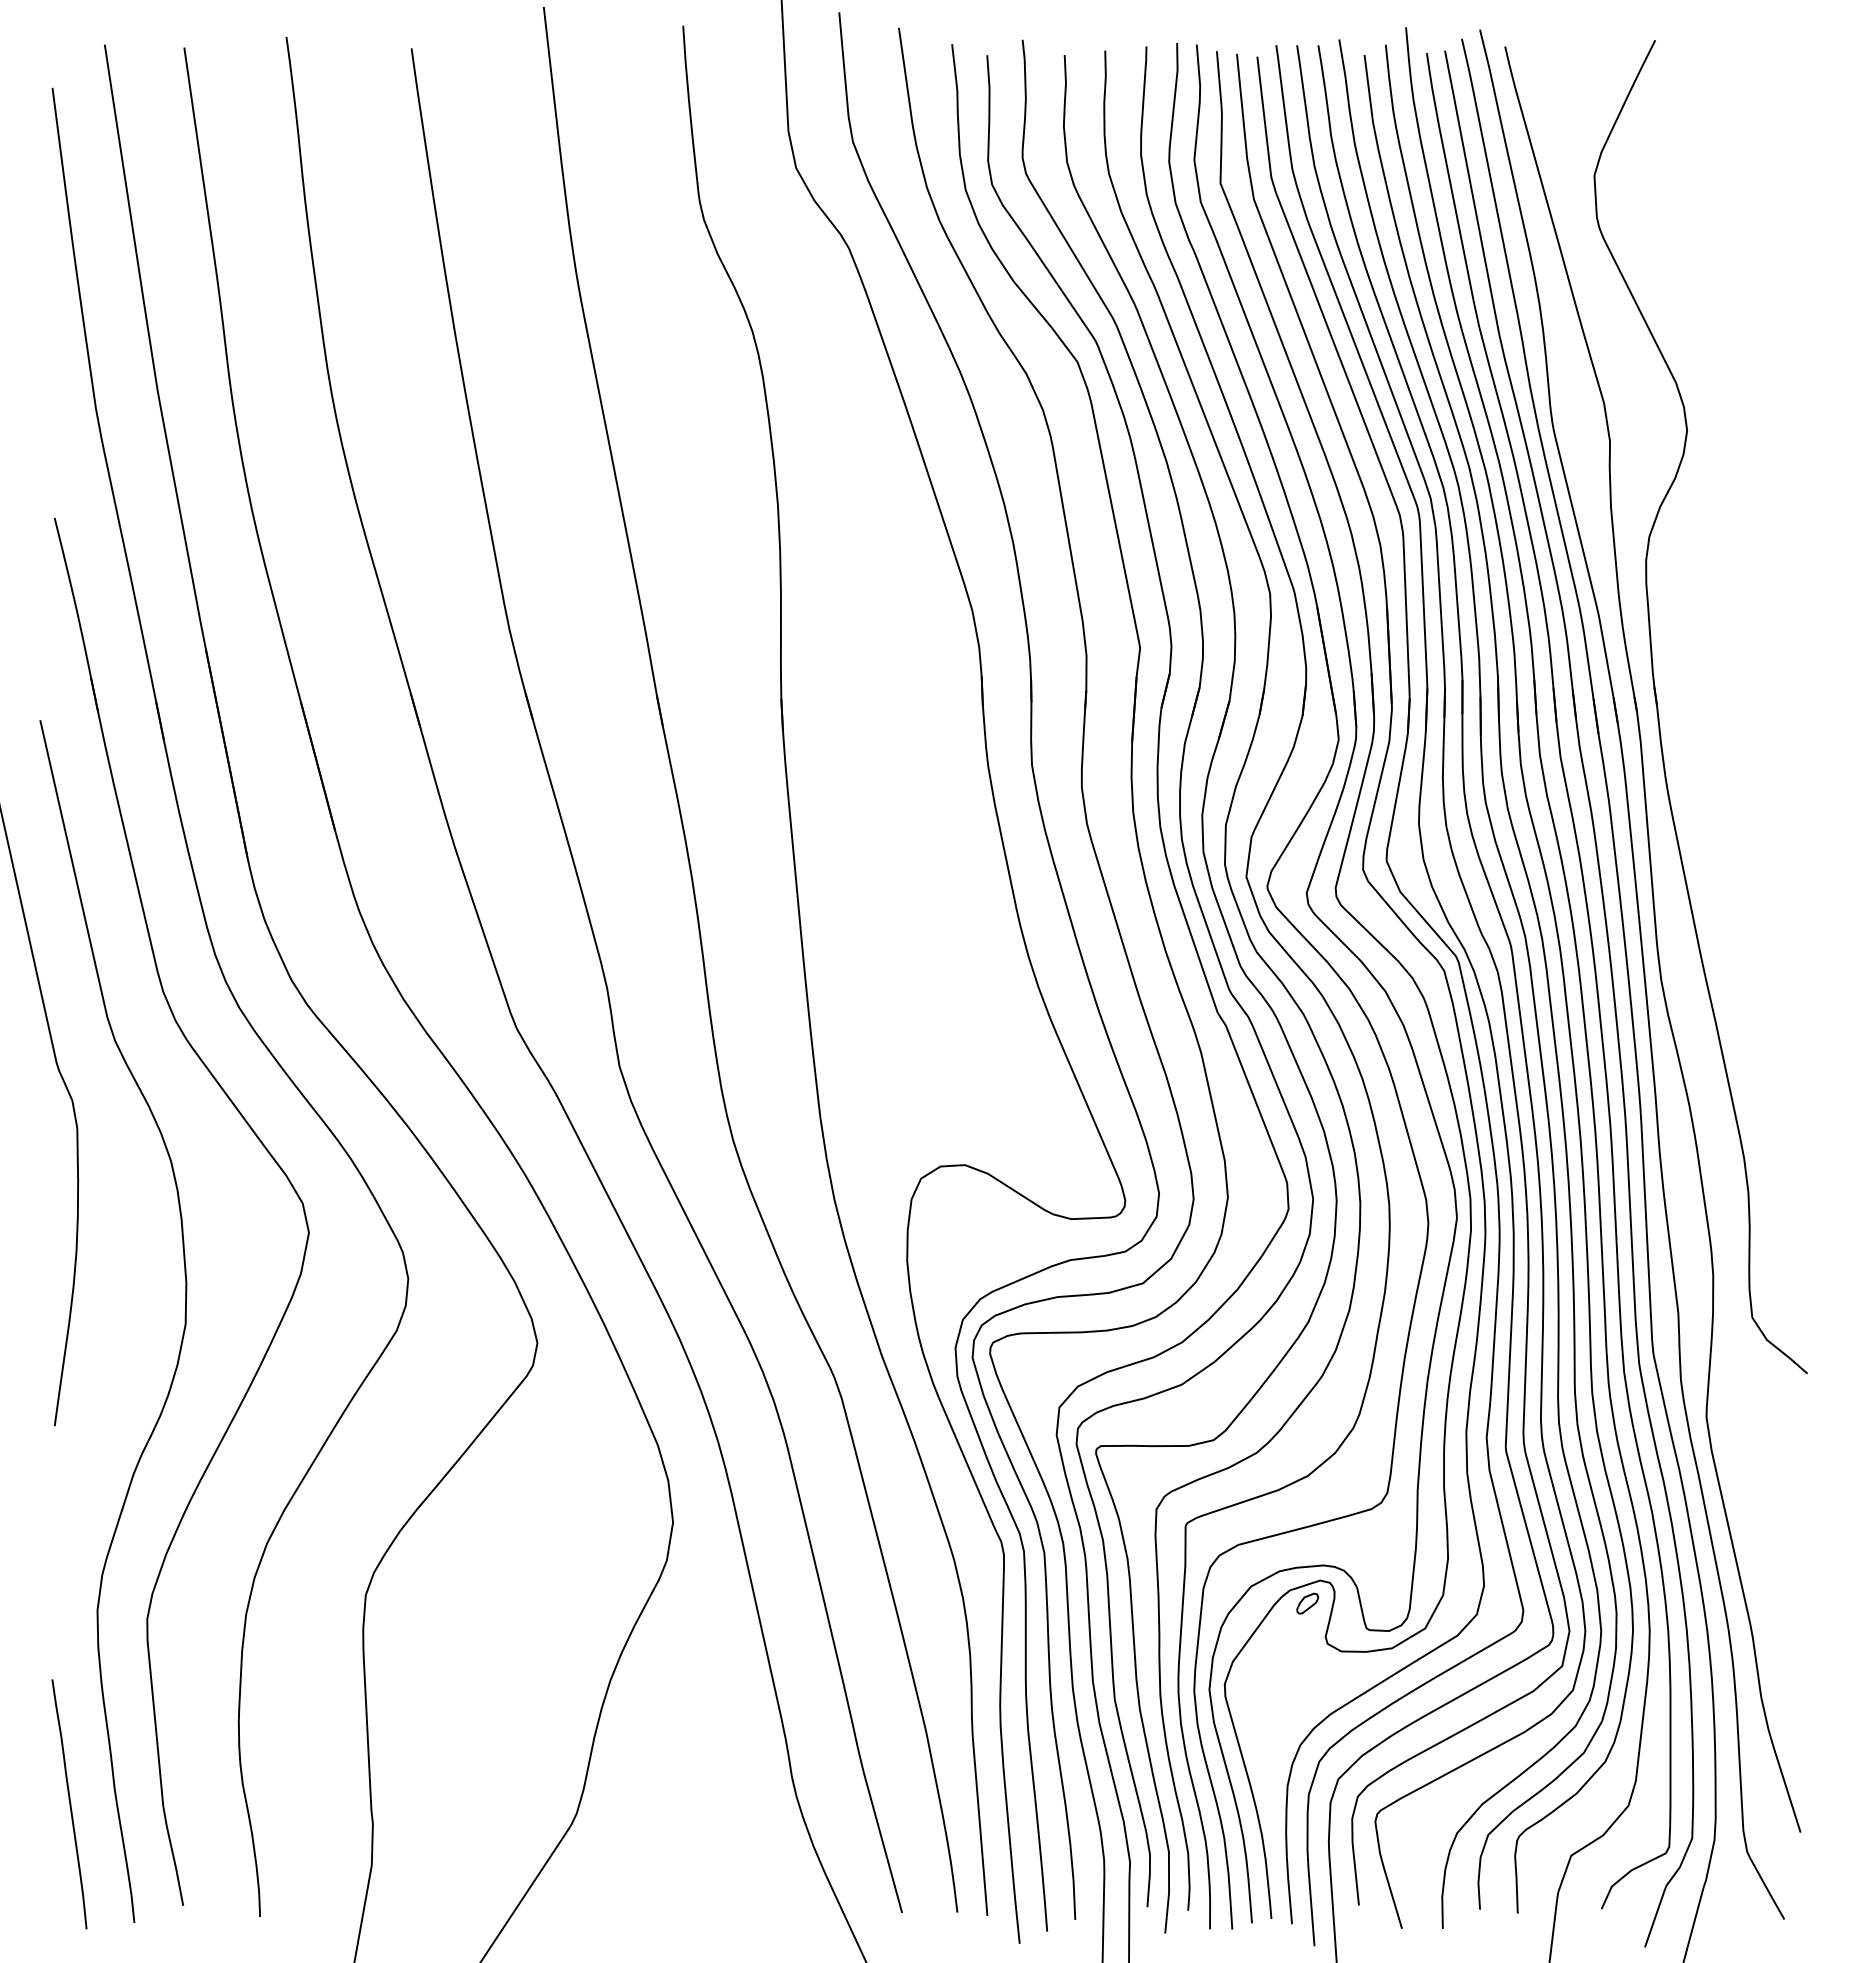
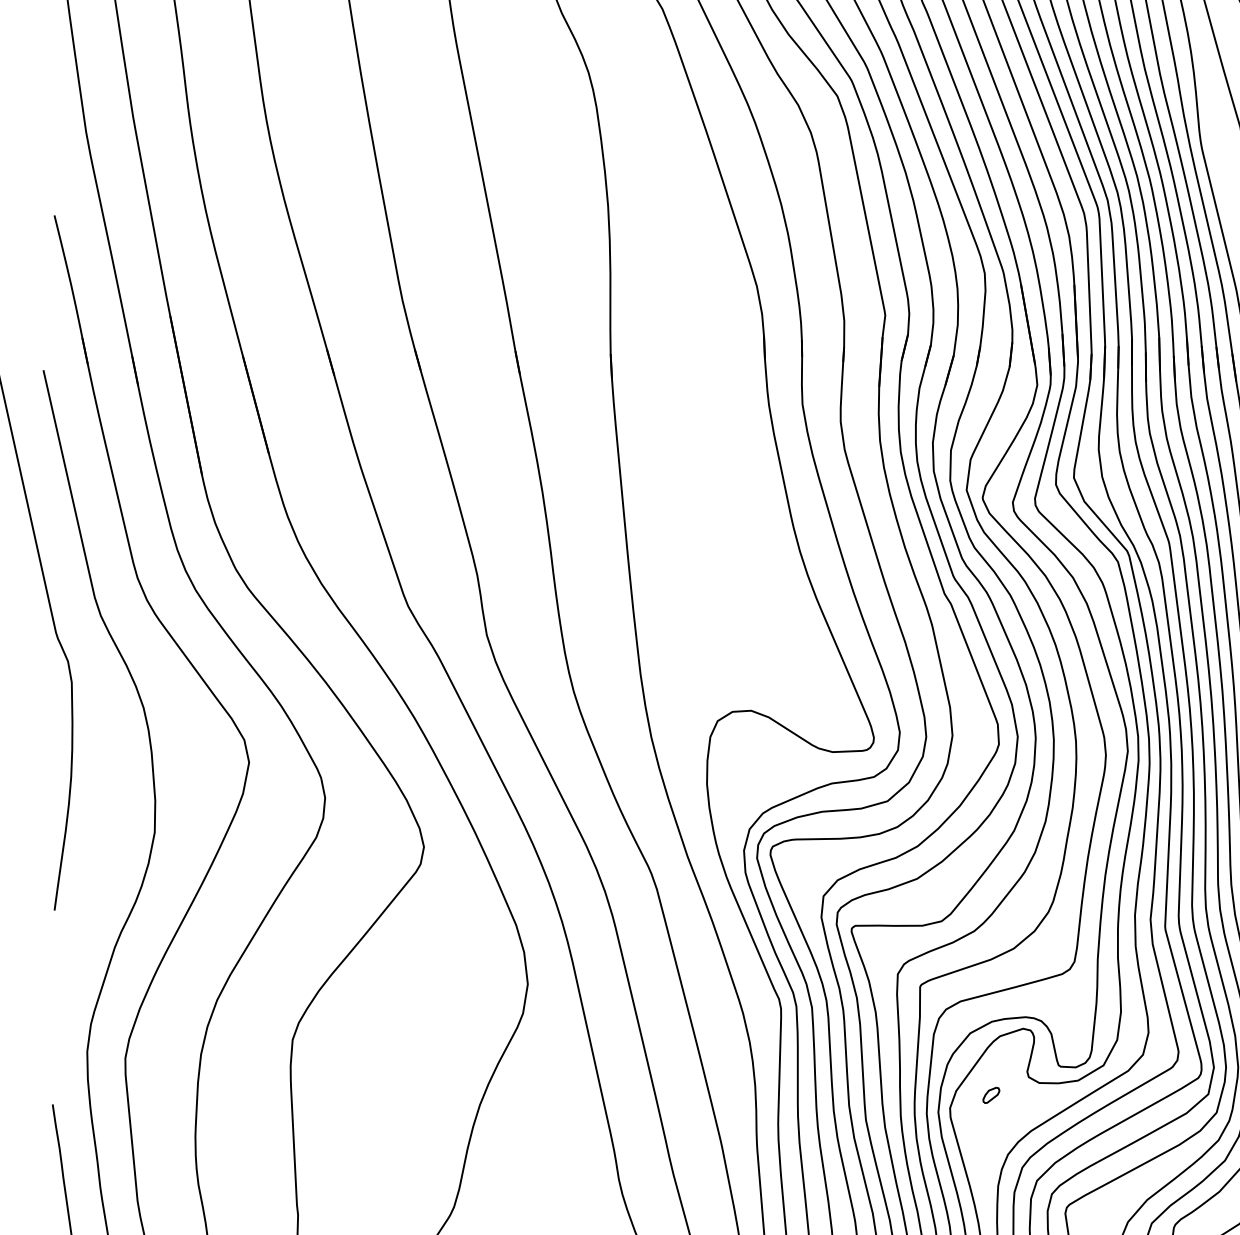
part: (1307, 1603) -> (991, 1095), moved

